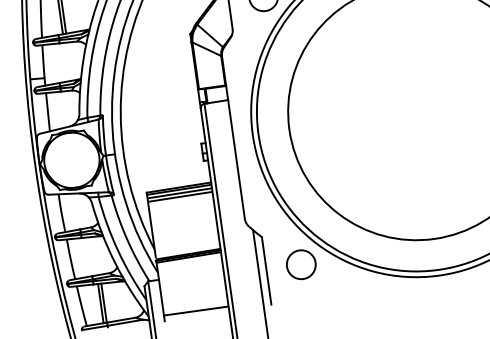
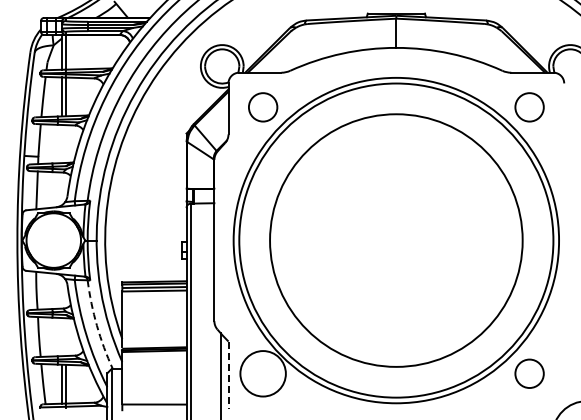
arc: (126, 239) -> (96, 325), solid -> dashed
circle: (300, 264) -> (262, 373), size x1.6
line: (266, 271) -> (228, 375), solid -> dashed

